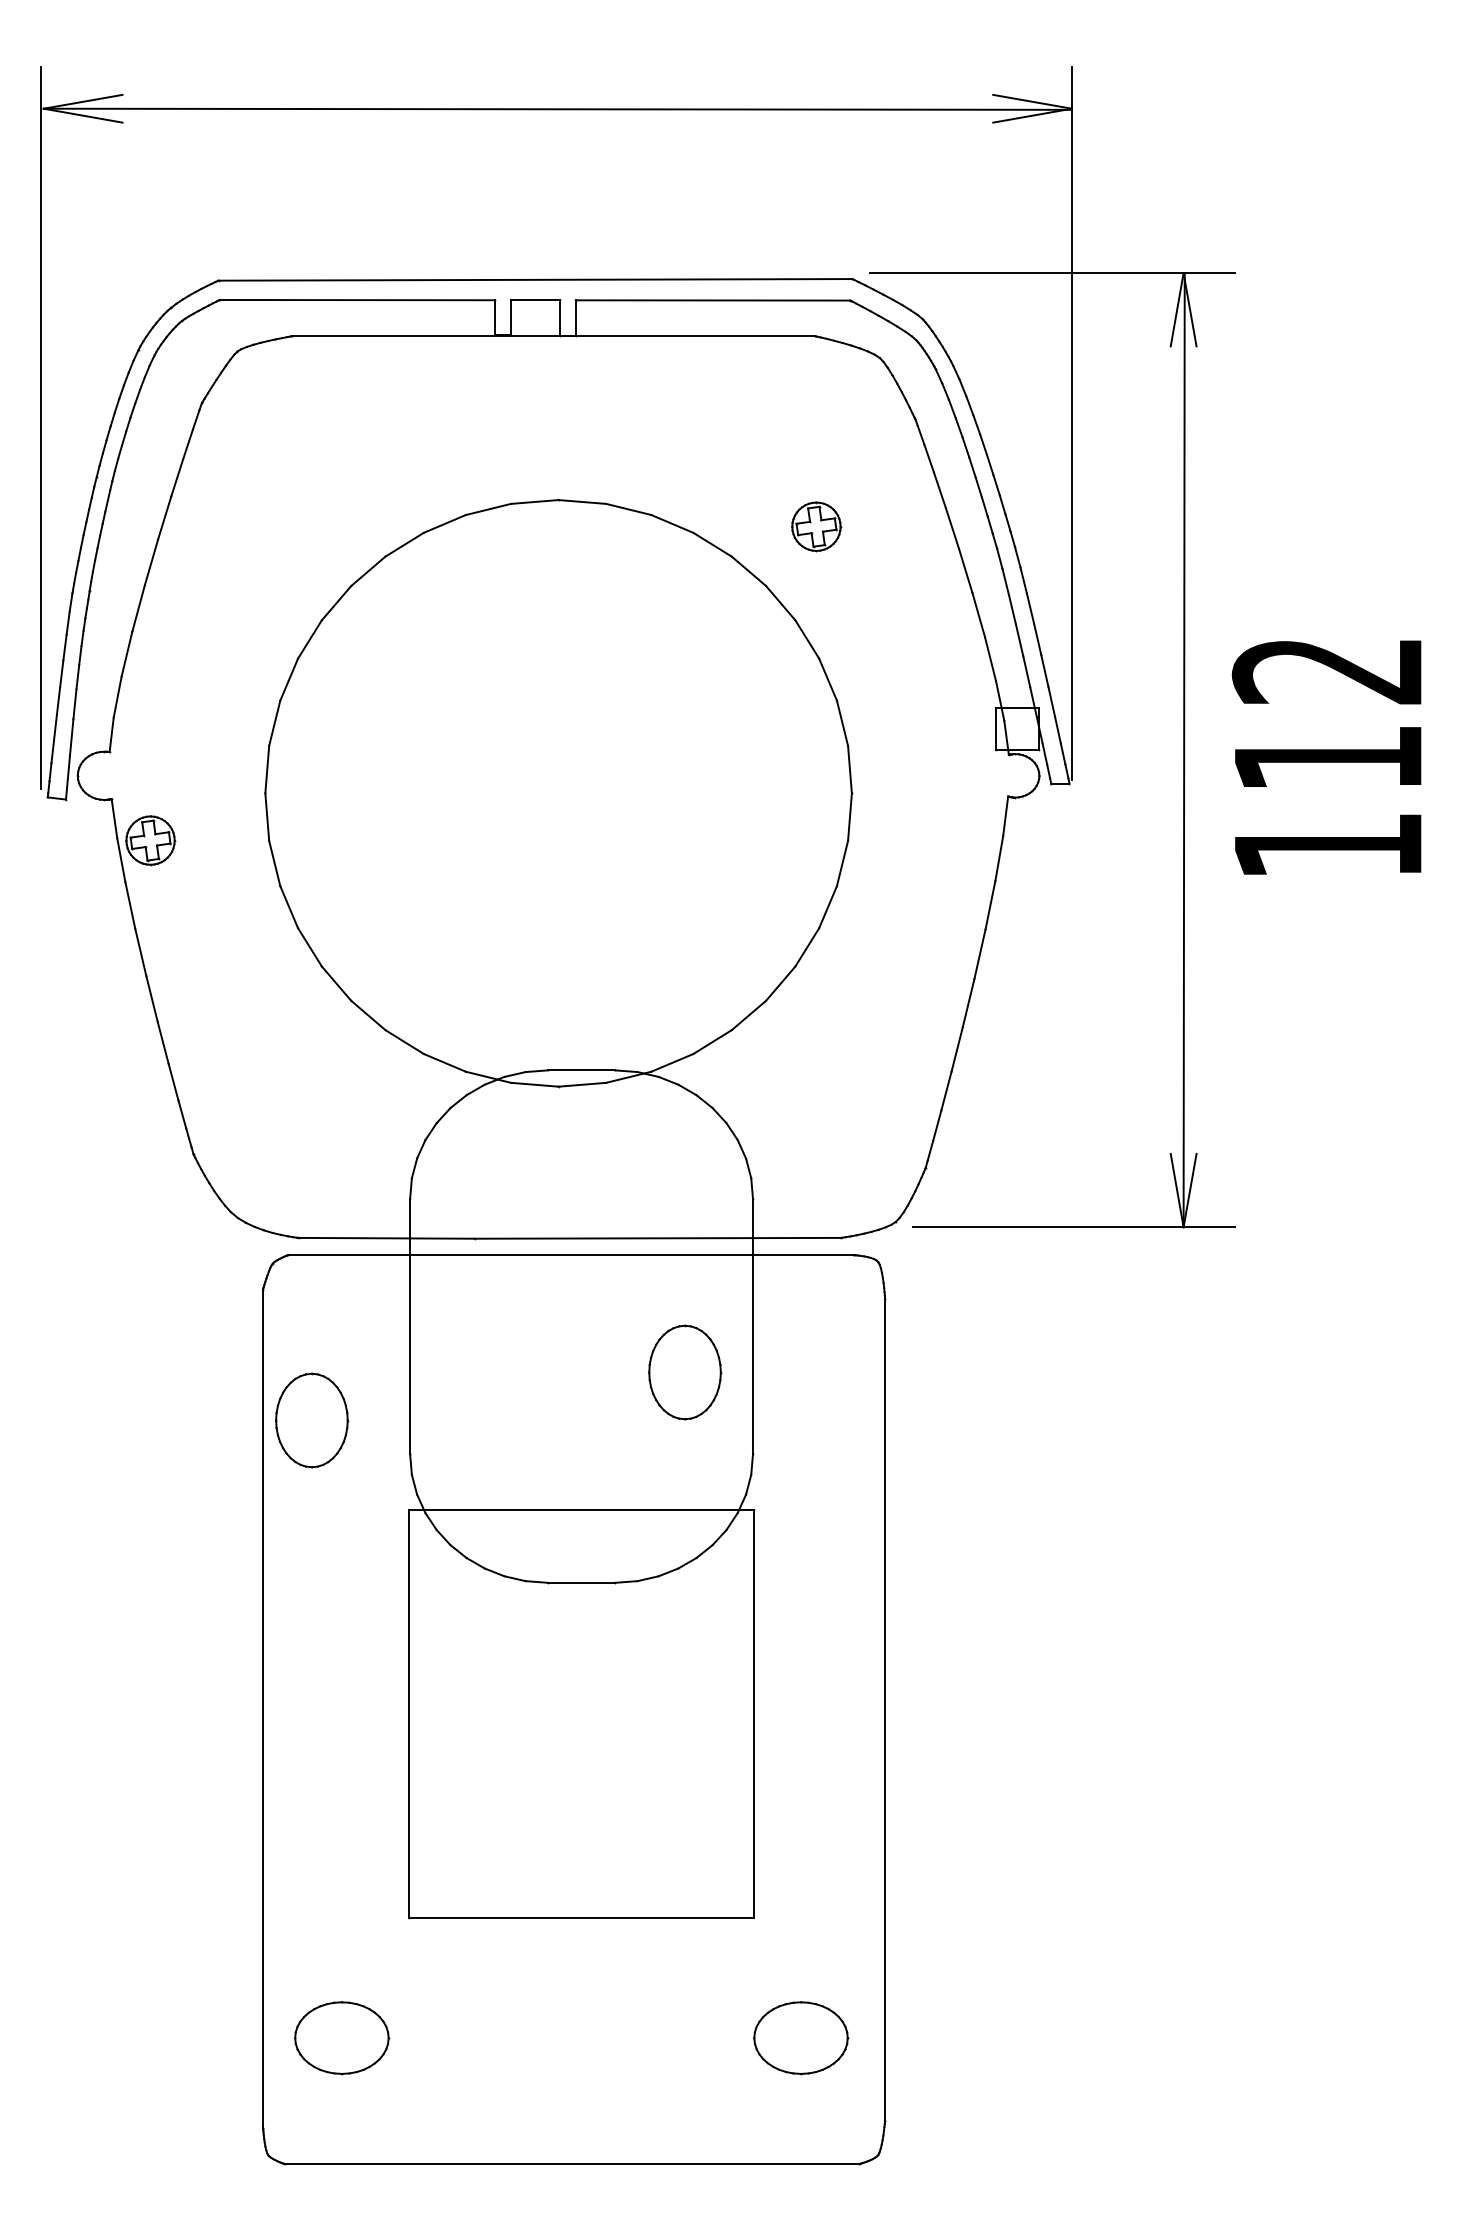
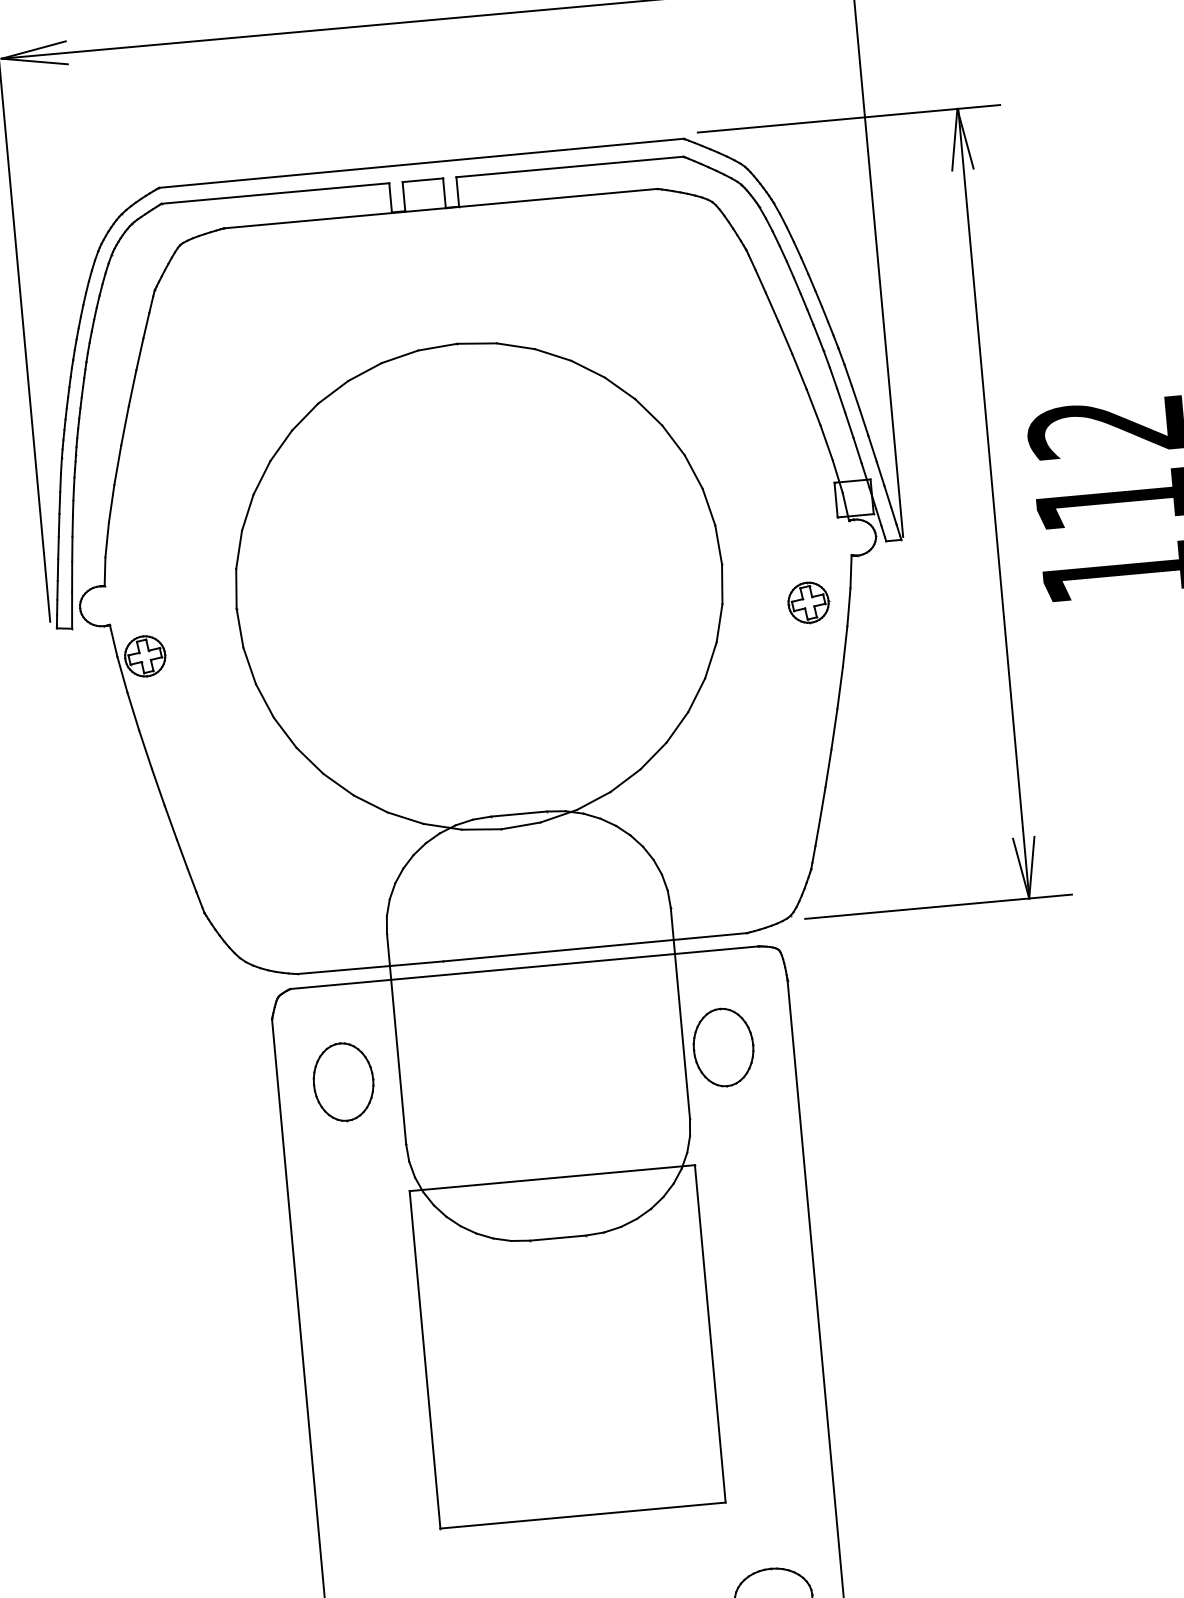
part: (816, 526) -> (808, 602), moved
part: (685, 1372) -> (723, 1047), moved
part: (312, 1420) -> (344, 1082), moved

